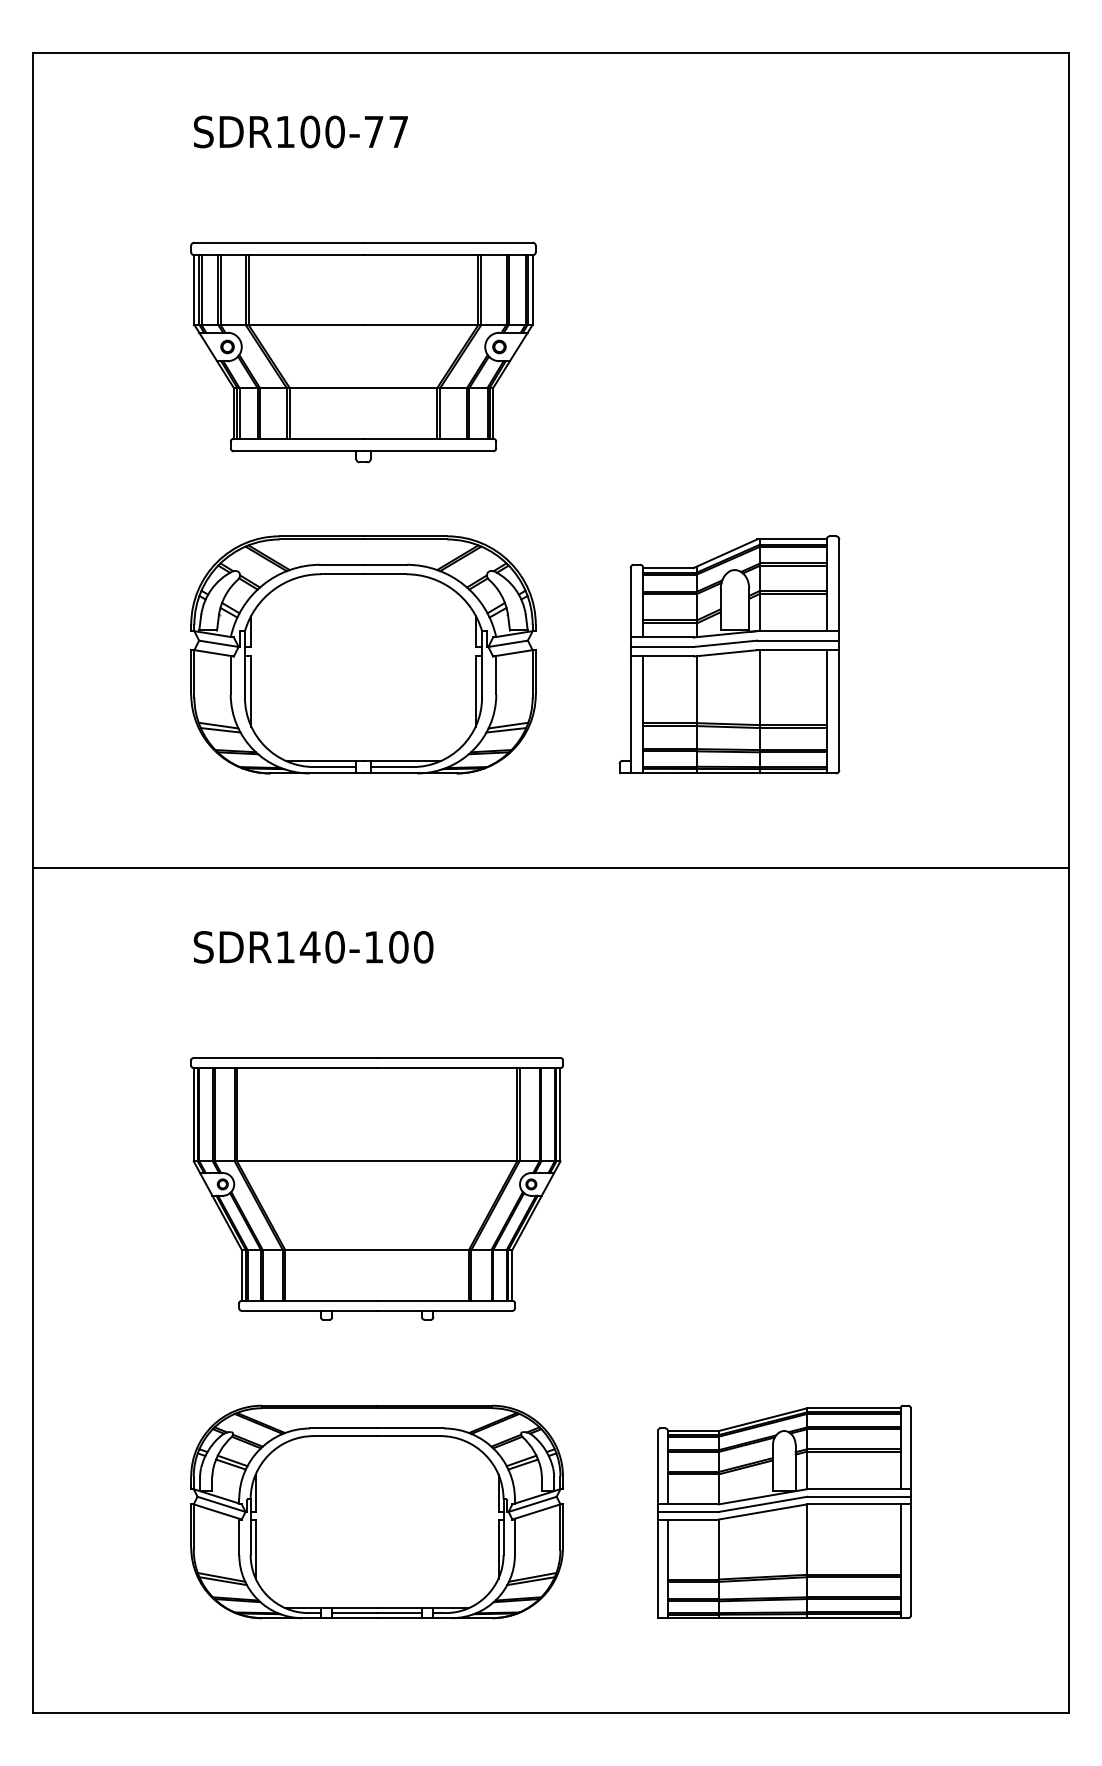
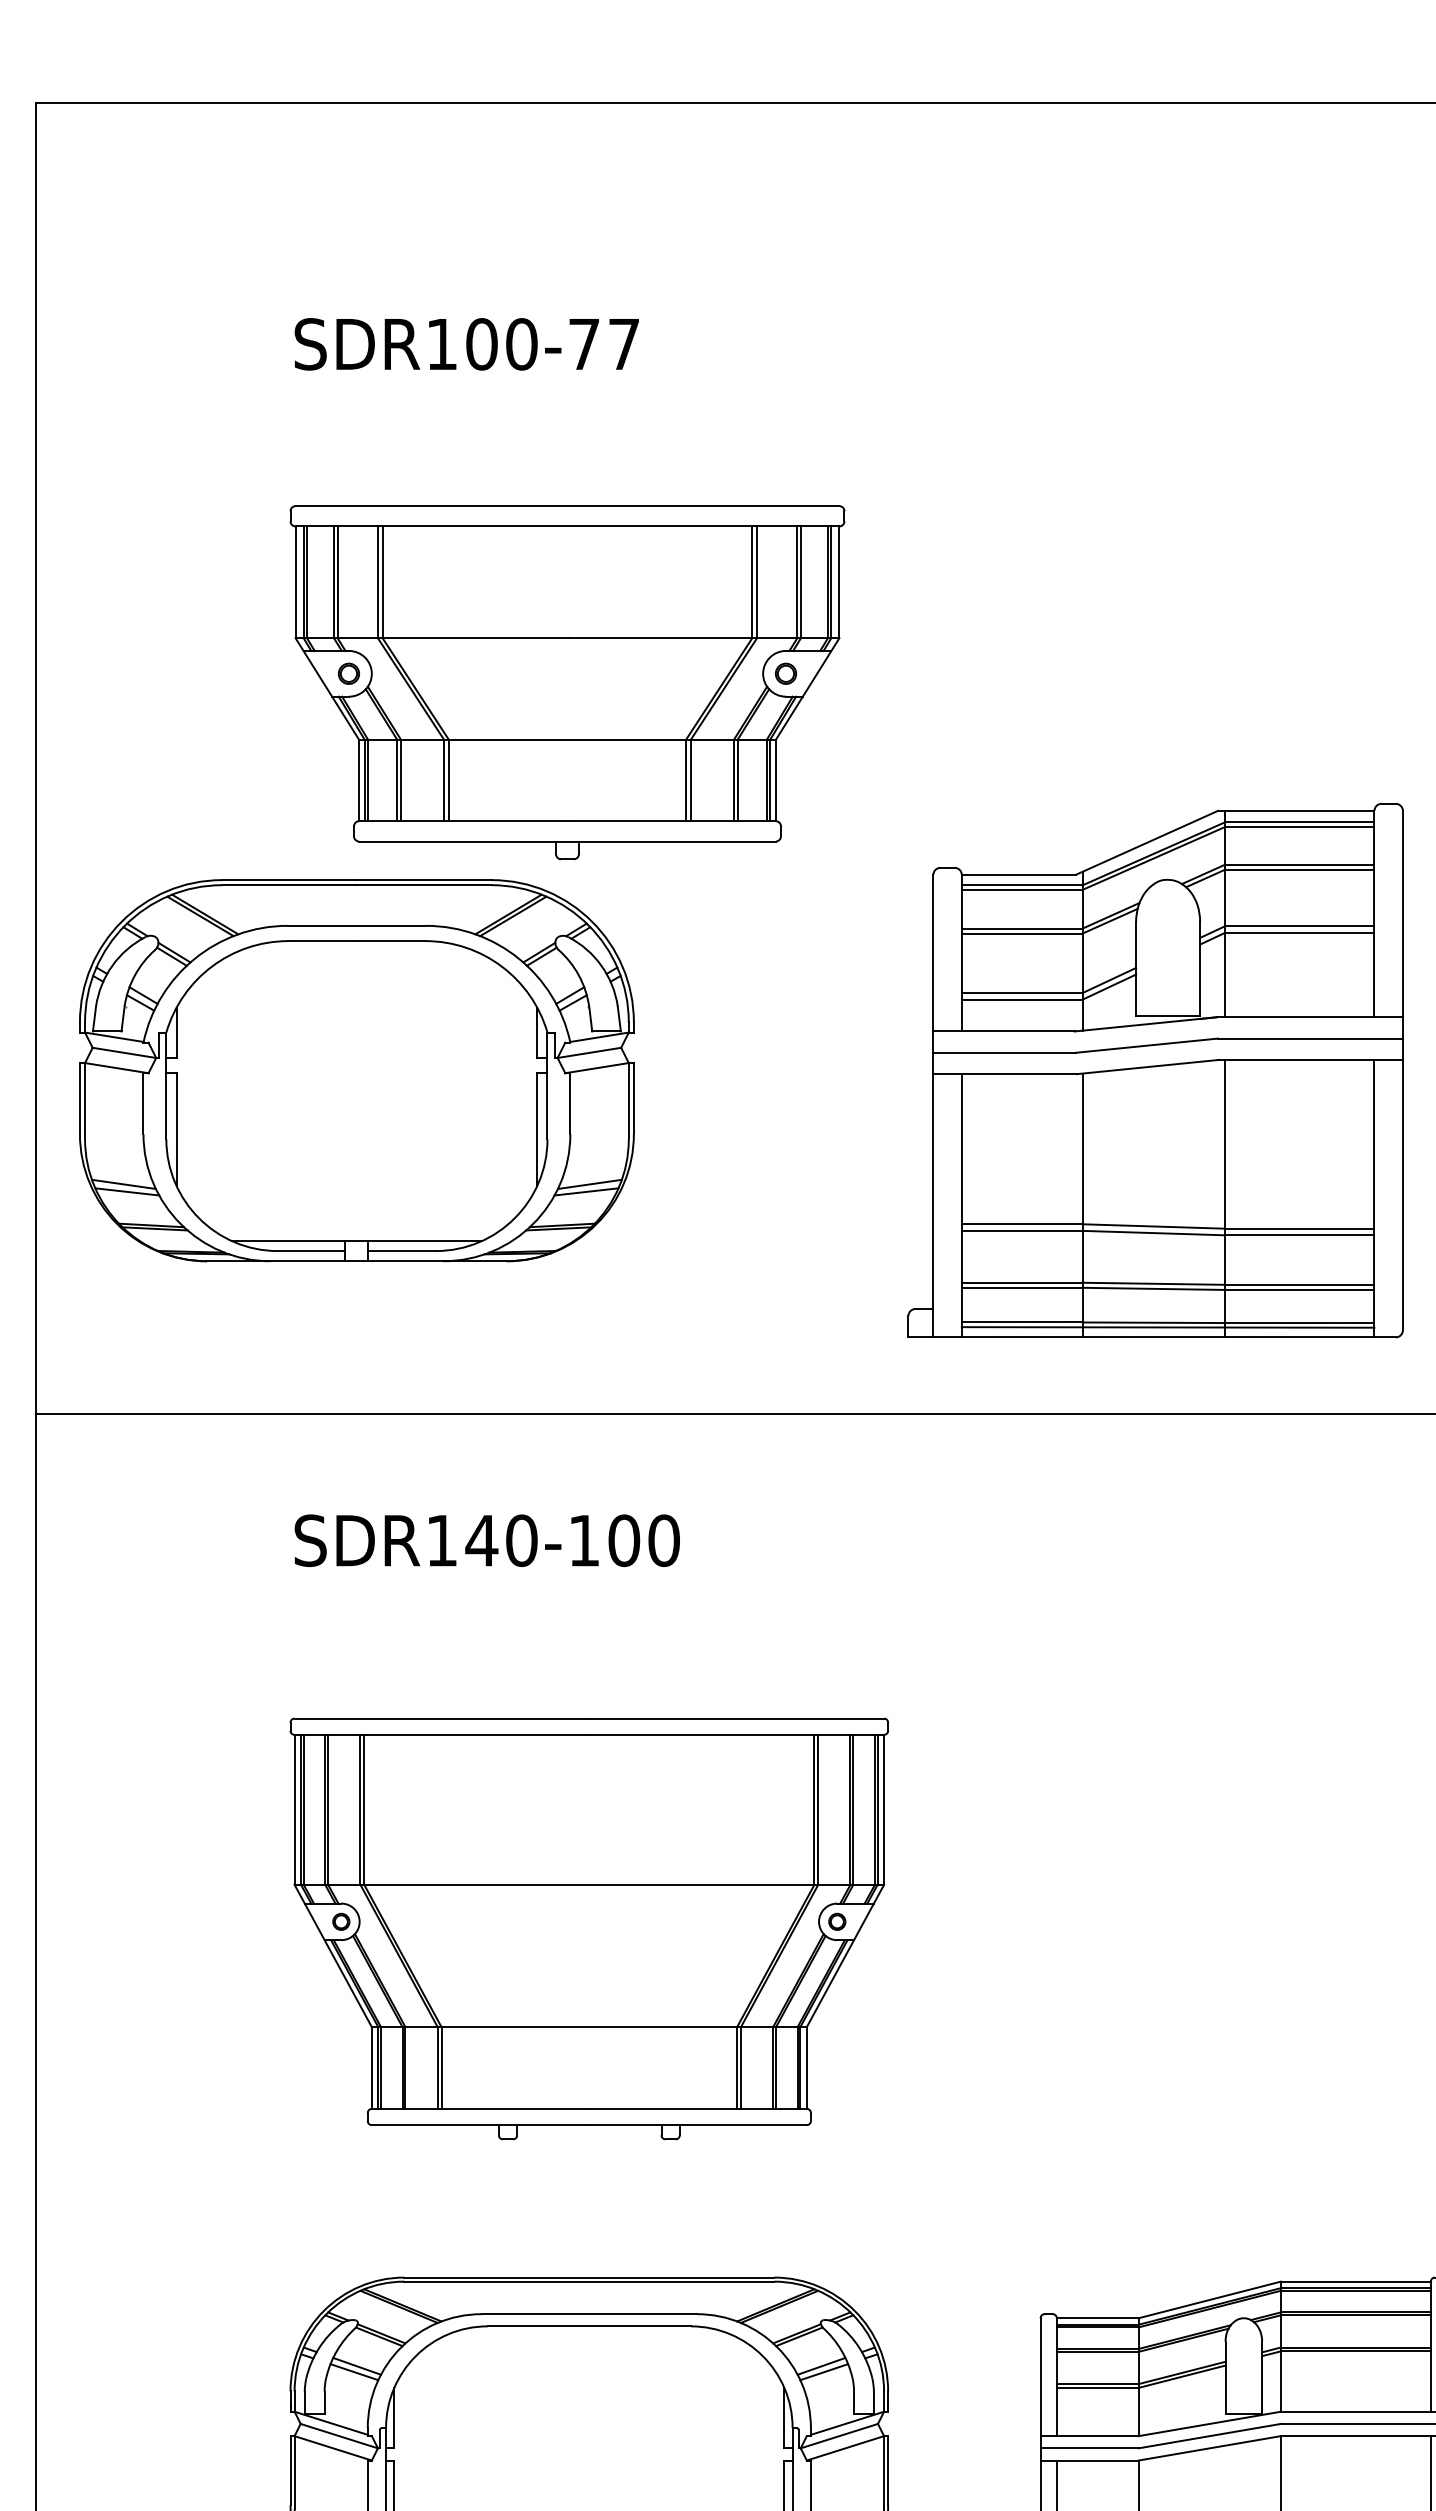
text: (300, 131) -> (466, 343), moved
part: (363, 352) -> (567, 682), moved
part: (363, 654) -> (356, 1070), moved
part: (729, 654) -> (1155, 1070), size x1.4

